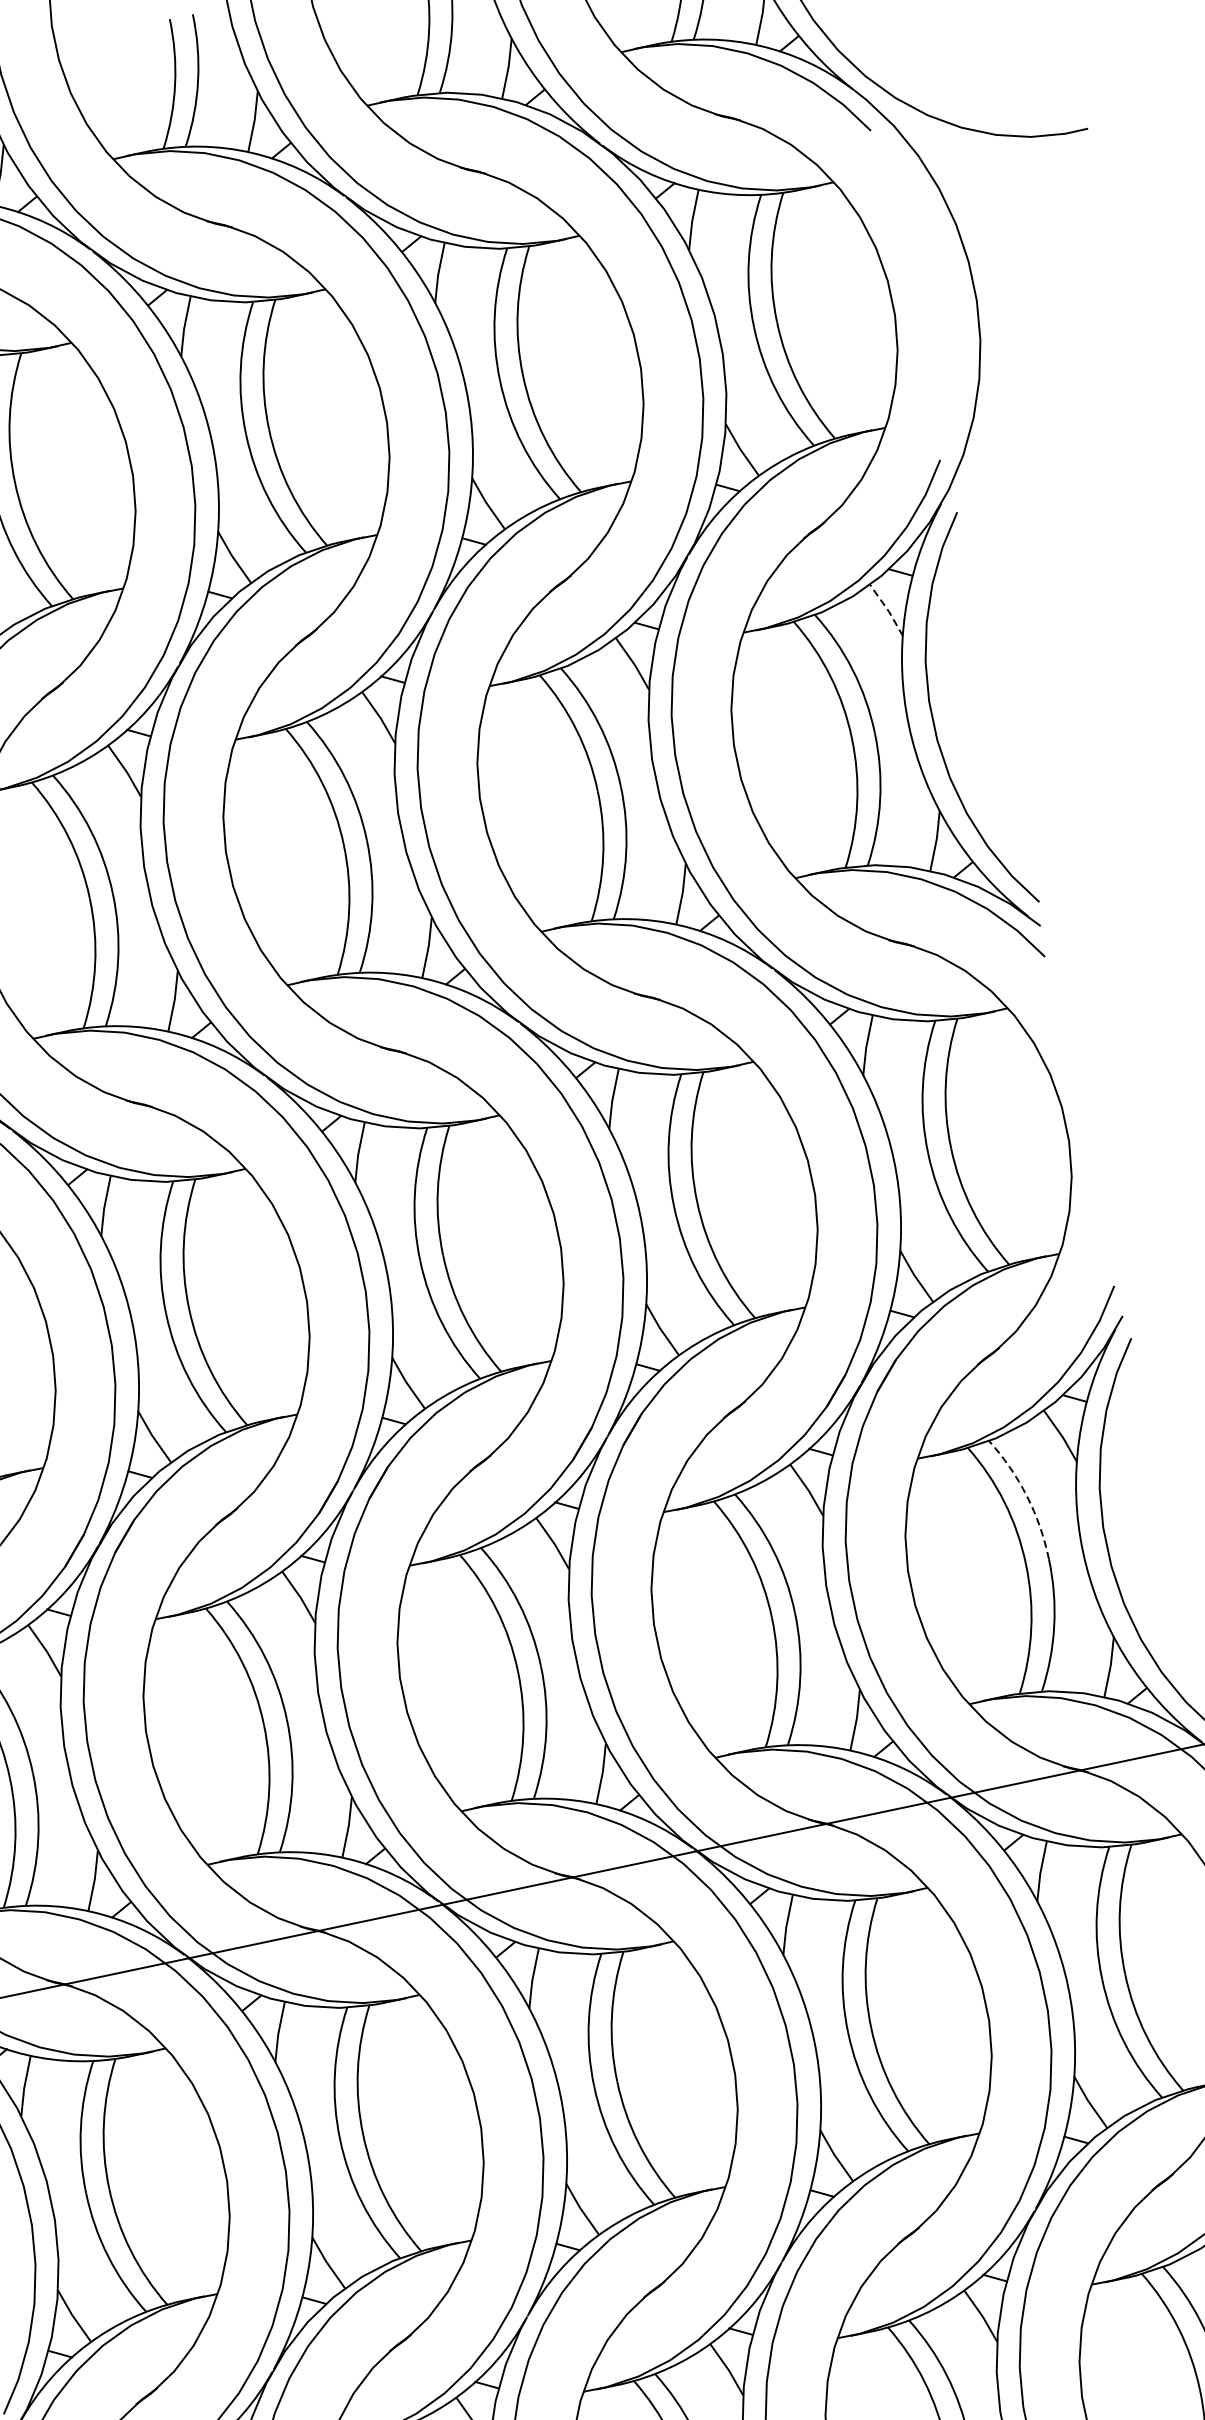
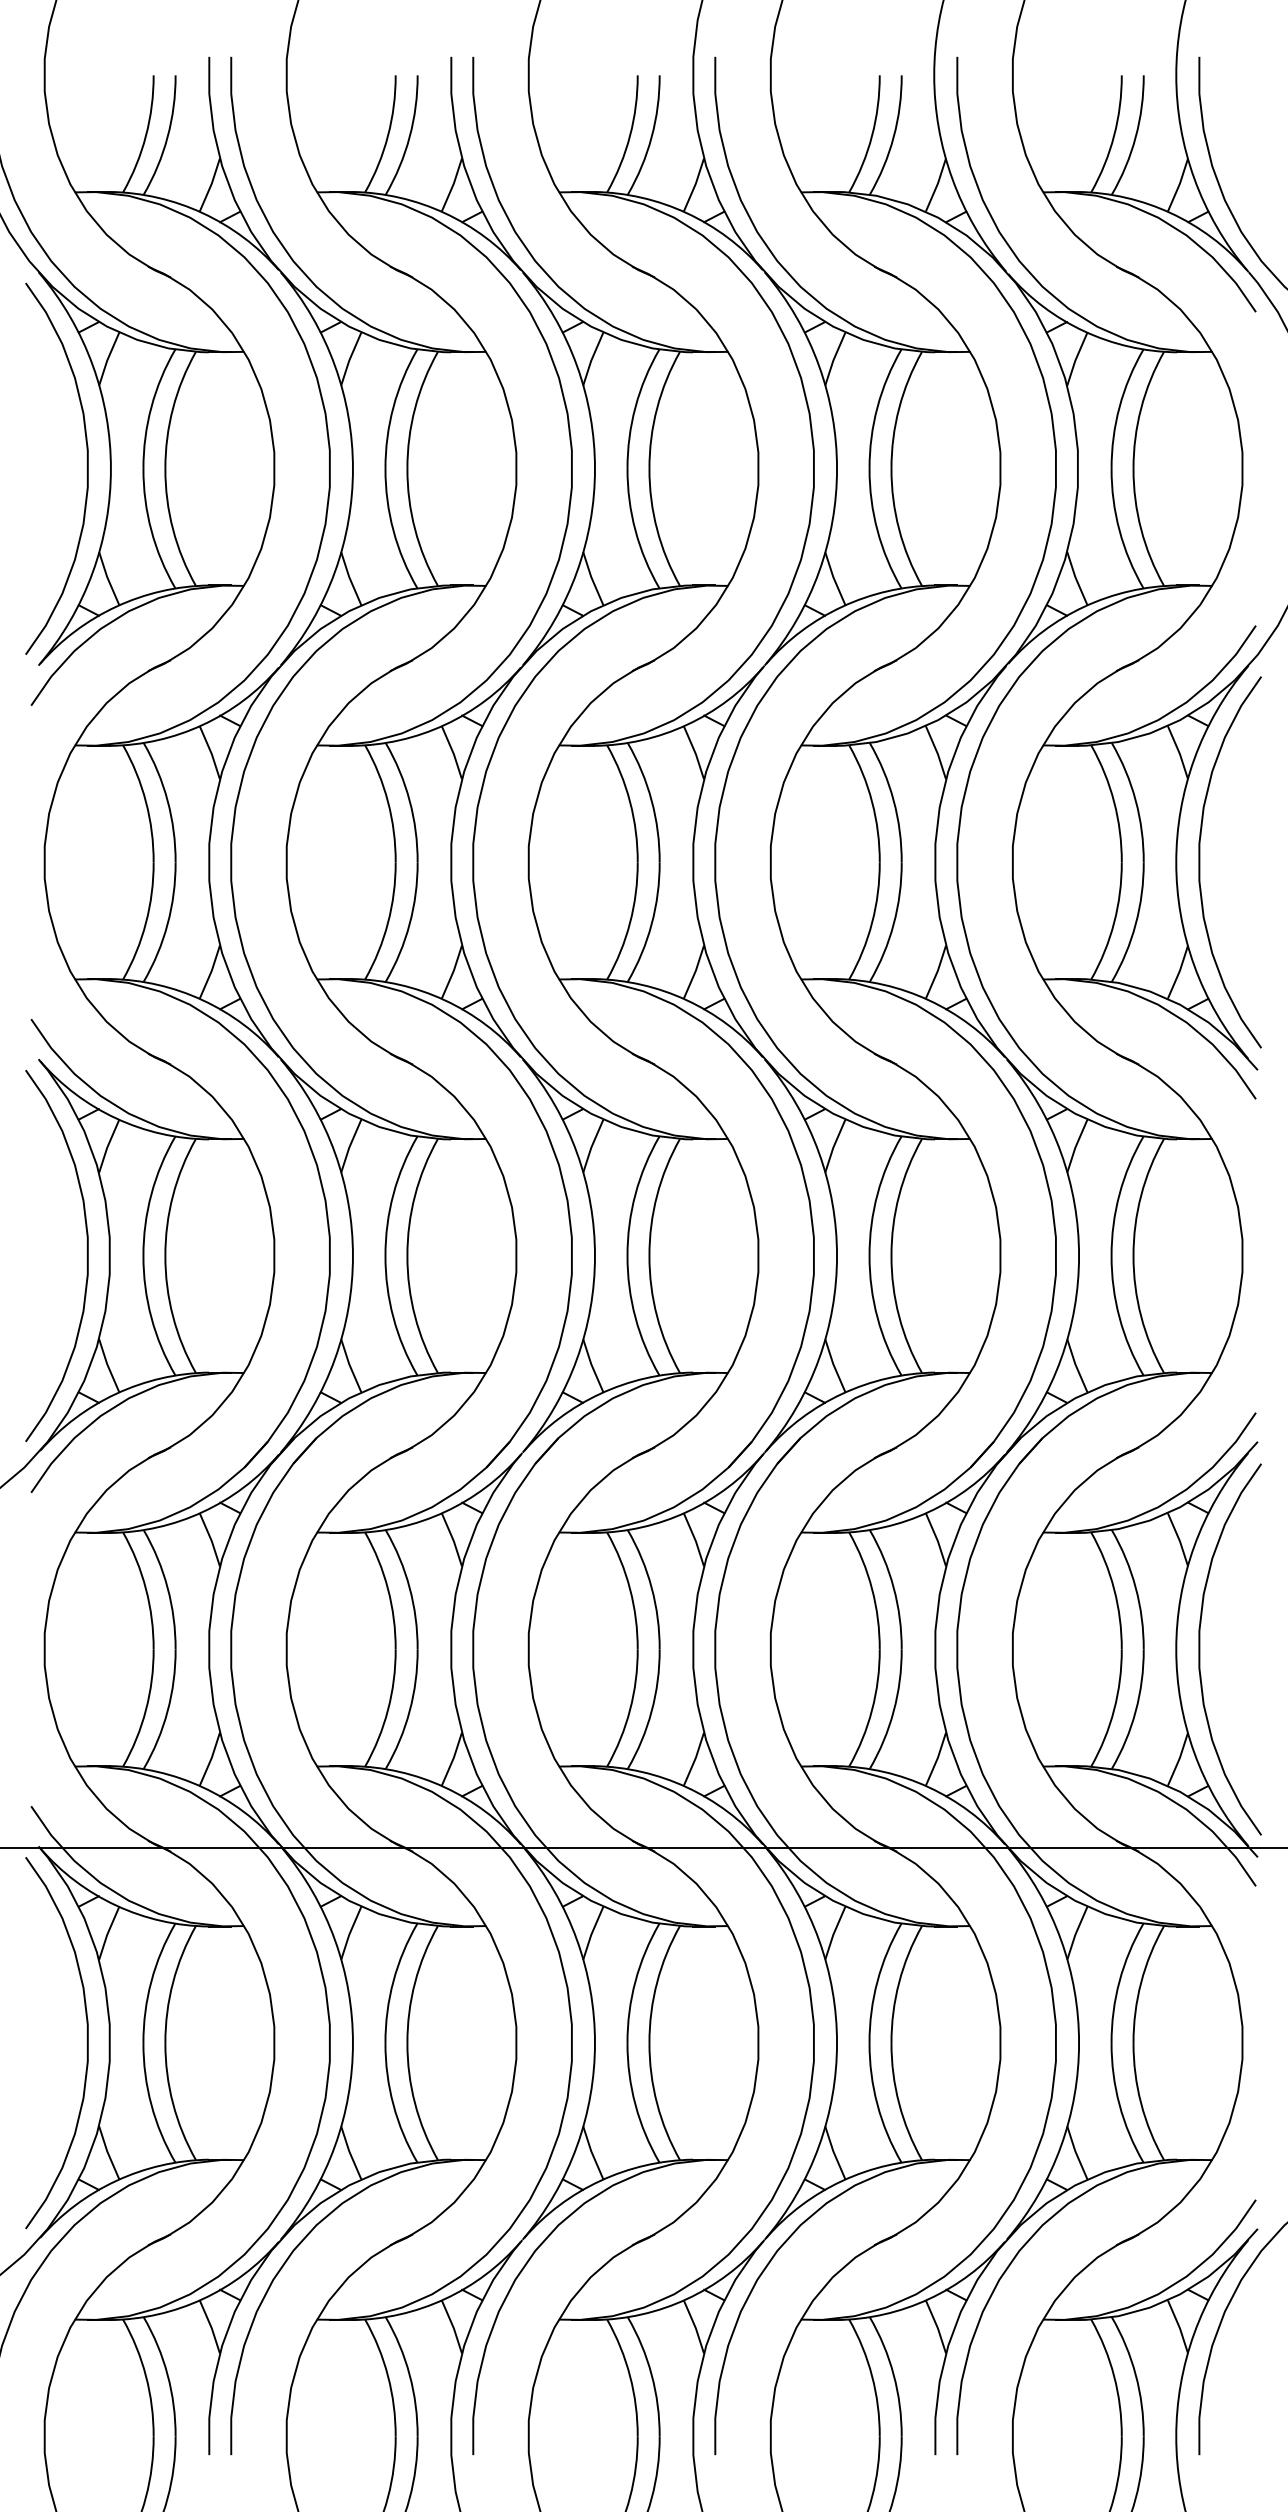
line: (888, 609) -> (1179, 752), dashed -> solid
arc: (1026, 1495) -> (1135, 1587), dashed -> solid

